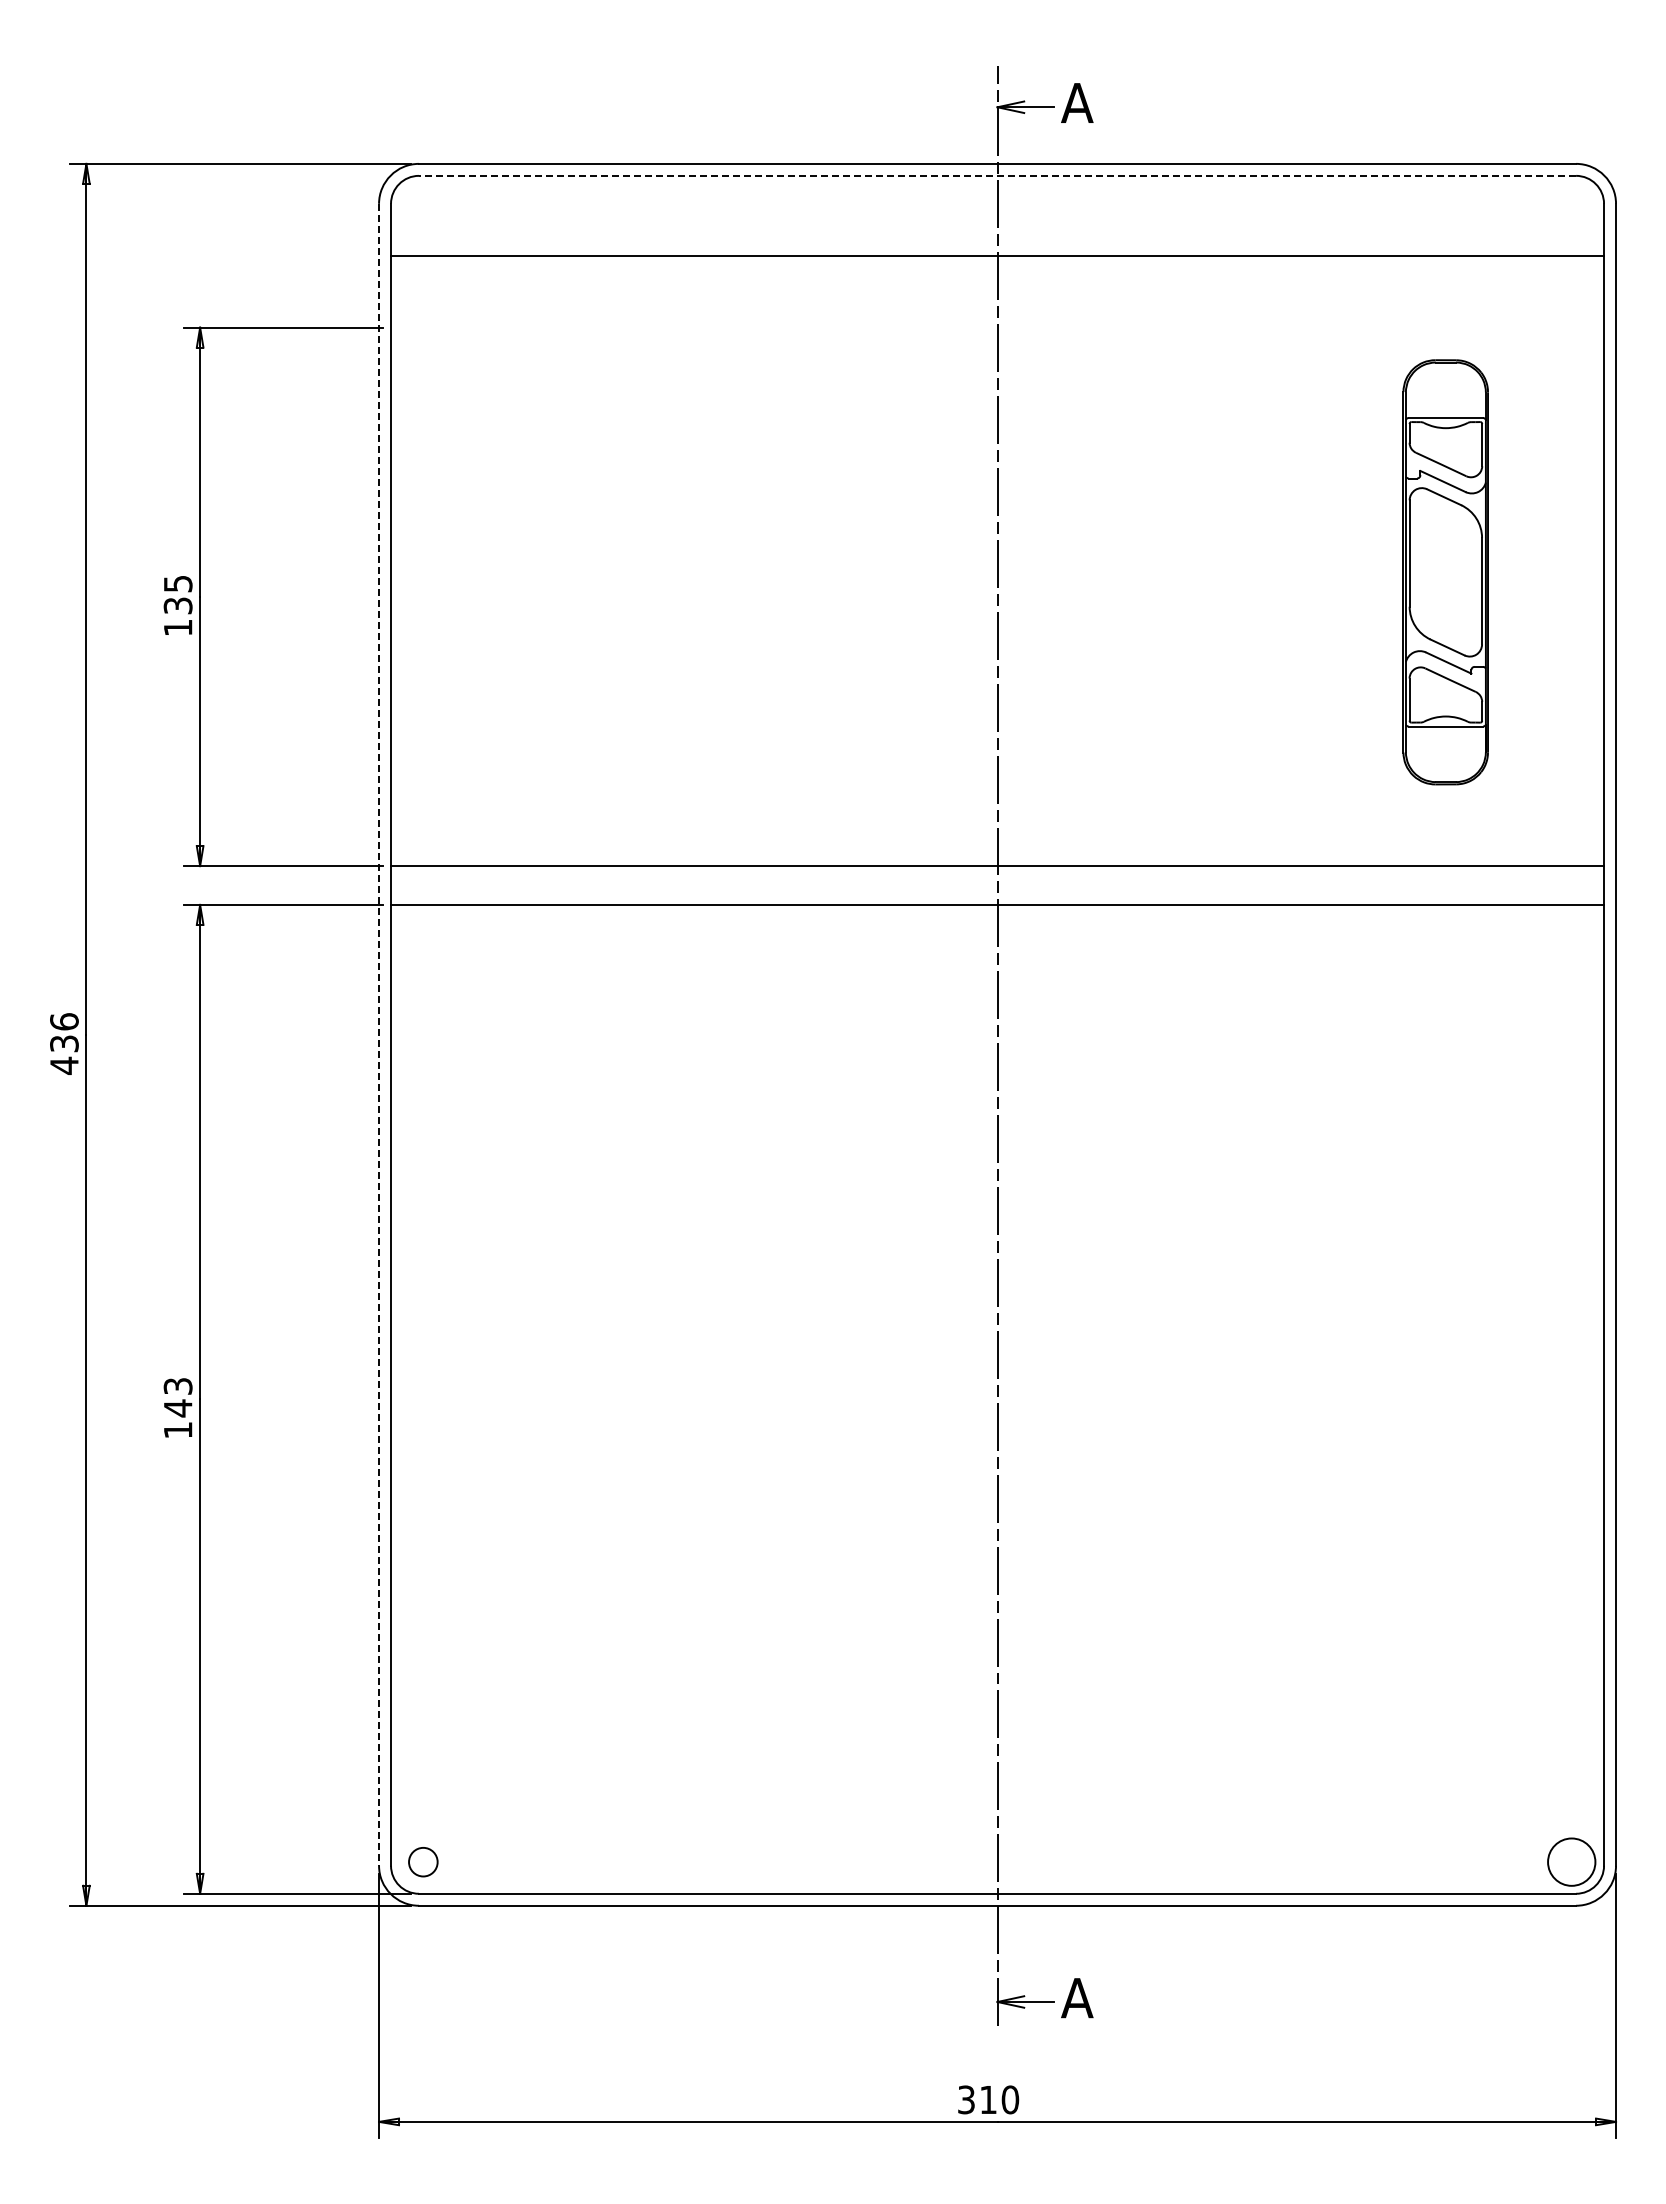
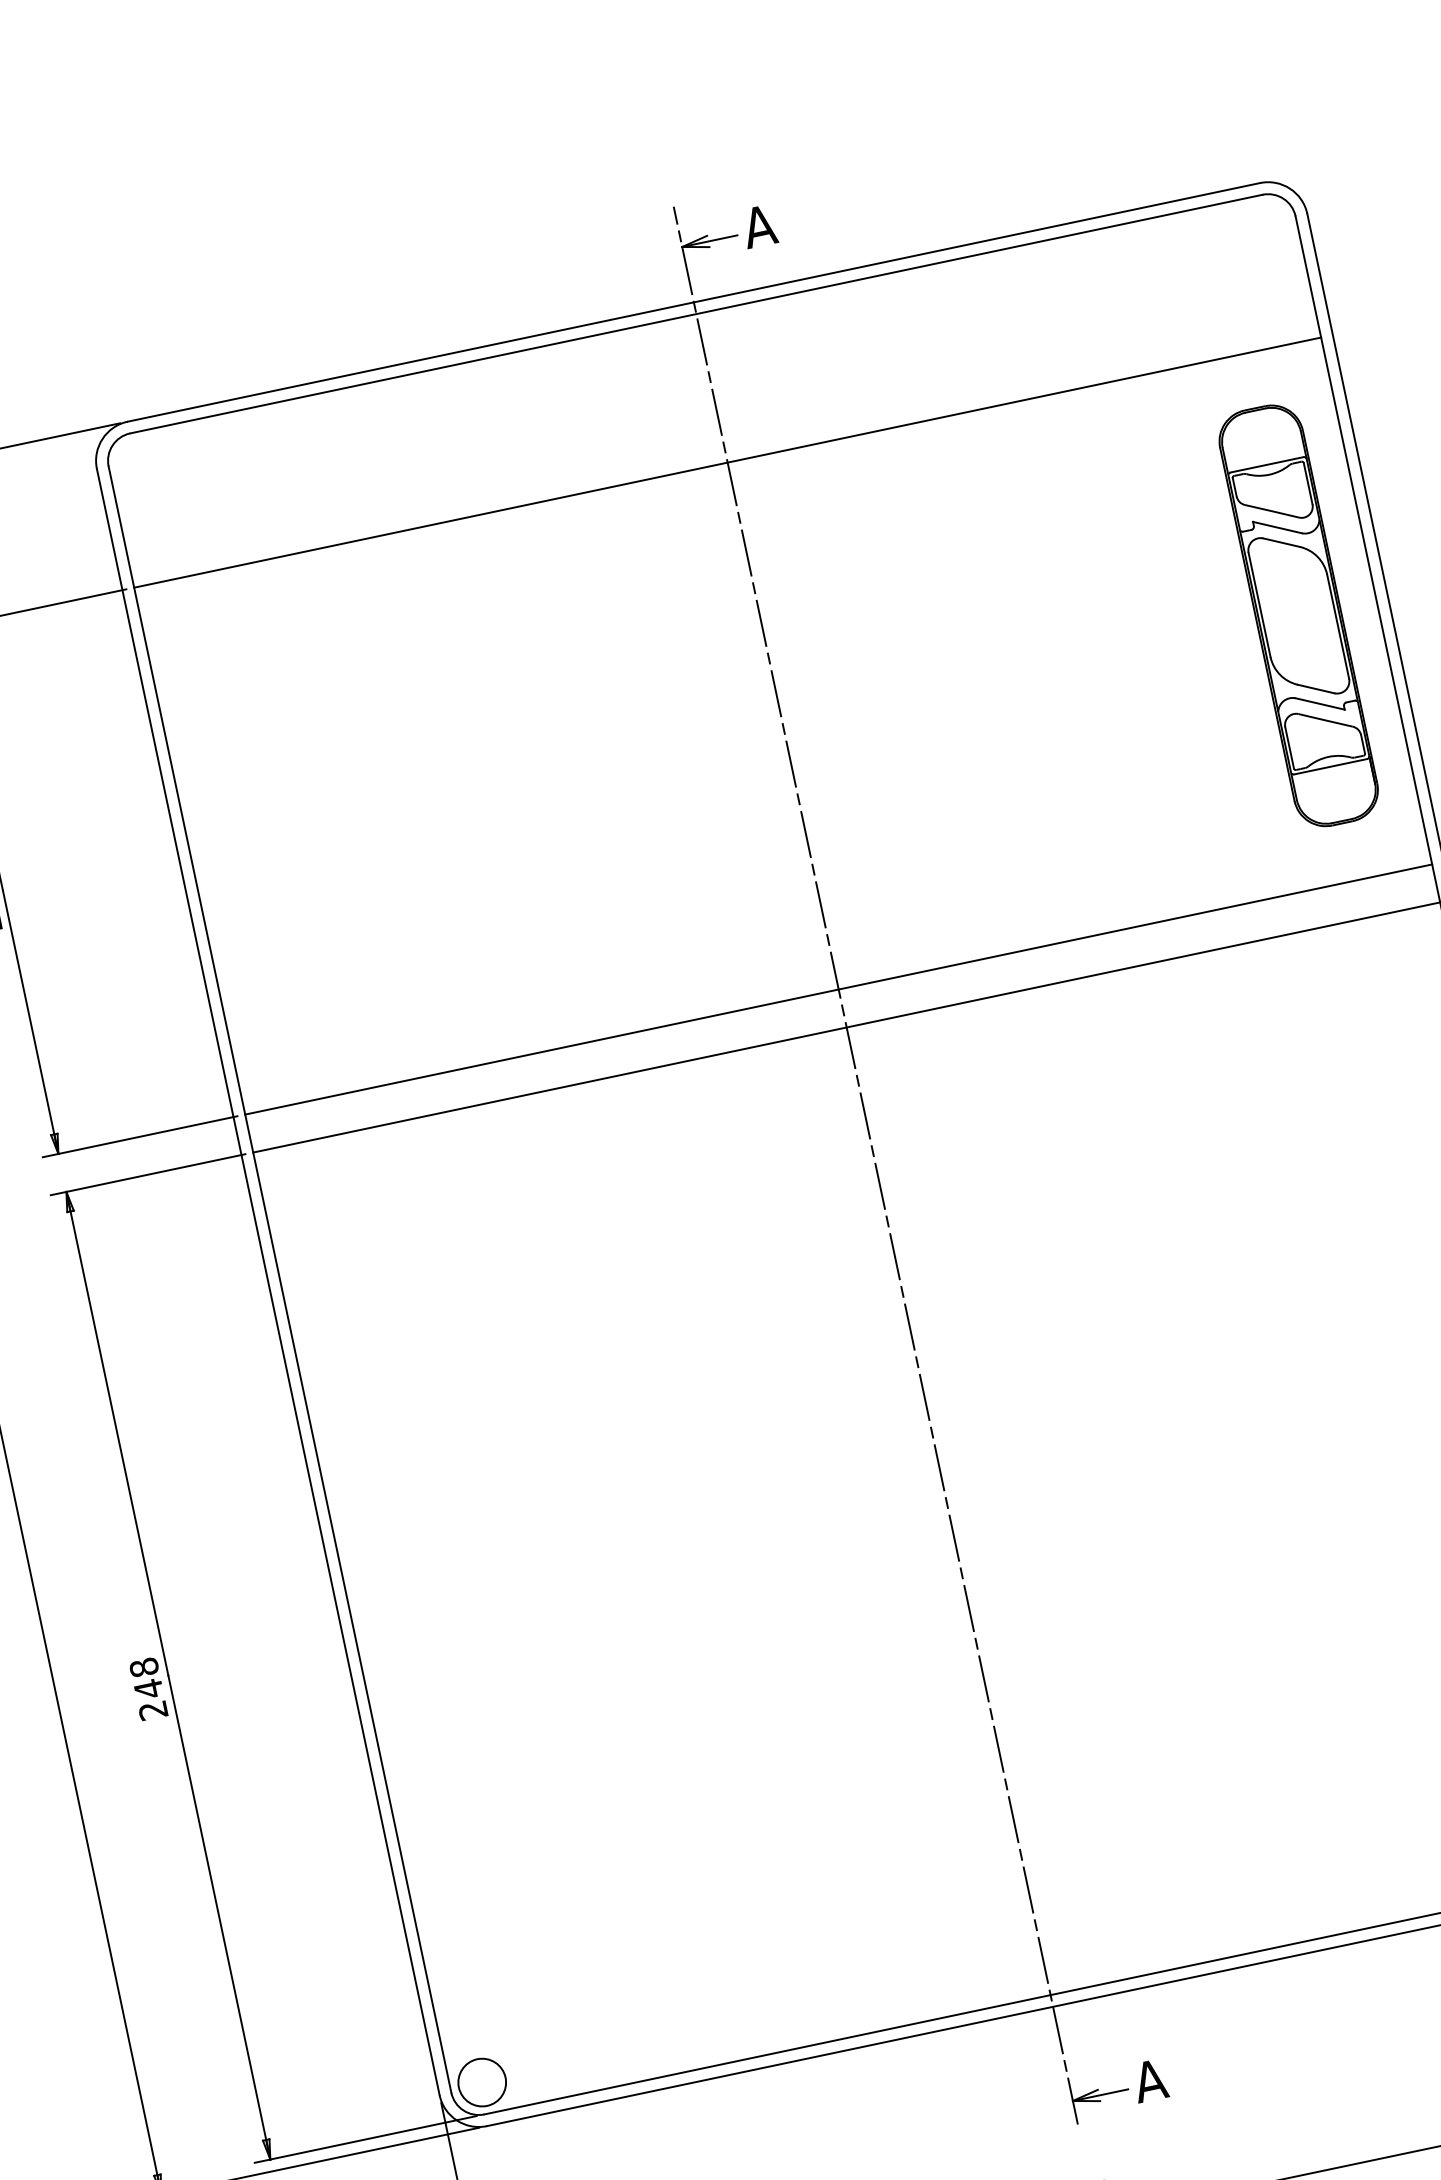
line: (997, 175) -> (696, 313), dashed -> solid
line: (997, 255) -> (727, 462), moved
part: (1445, 572) -> (1298, 616), moved
line: (379, 1034) -> (268, 1281), dashed -> solid
text: (177, 1407) -> (147, 1688), 143 -> 248
circle: (423, 1862) -> (482, 2082), size x1.67

